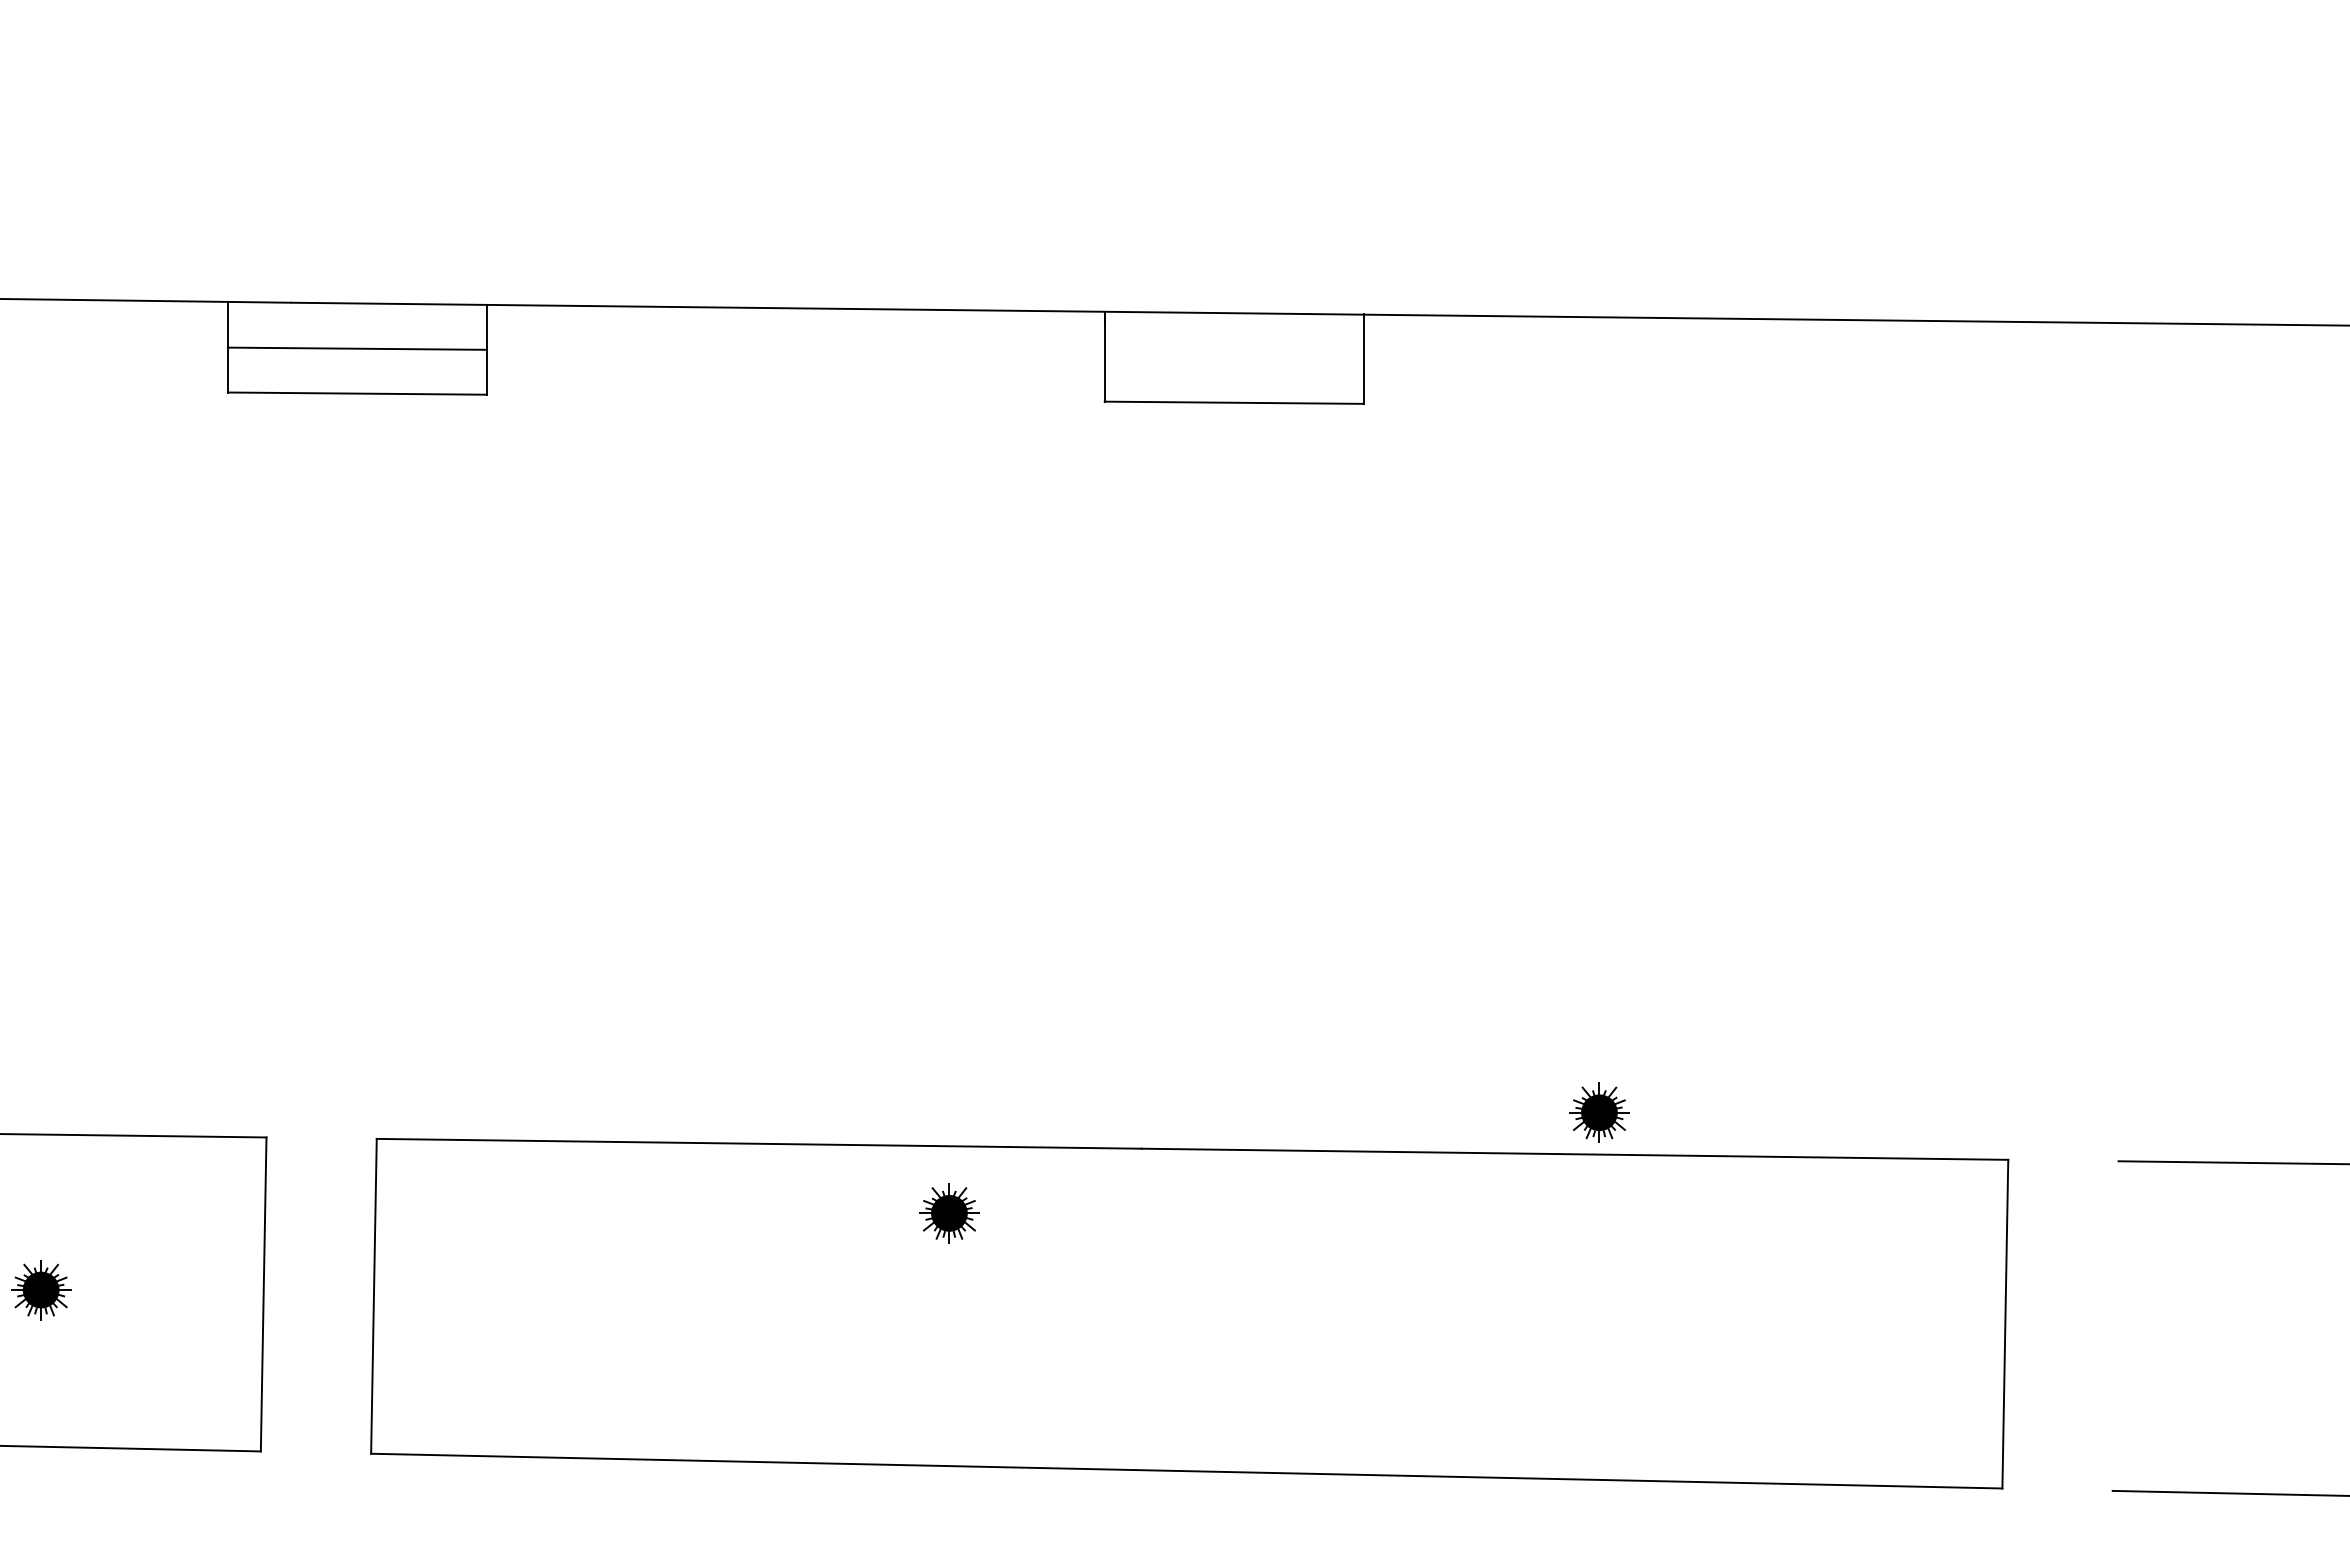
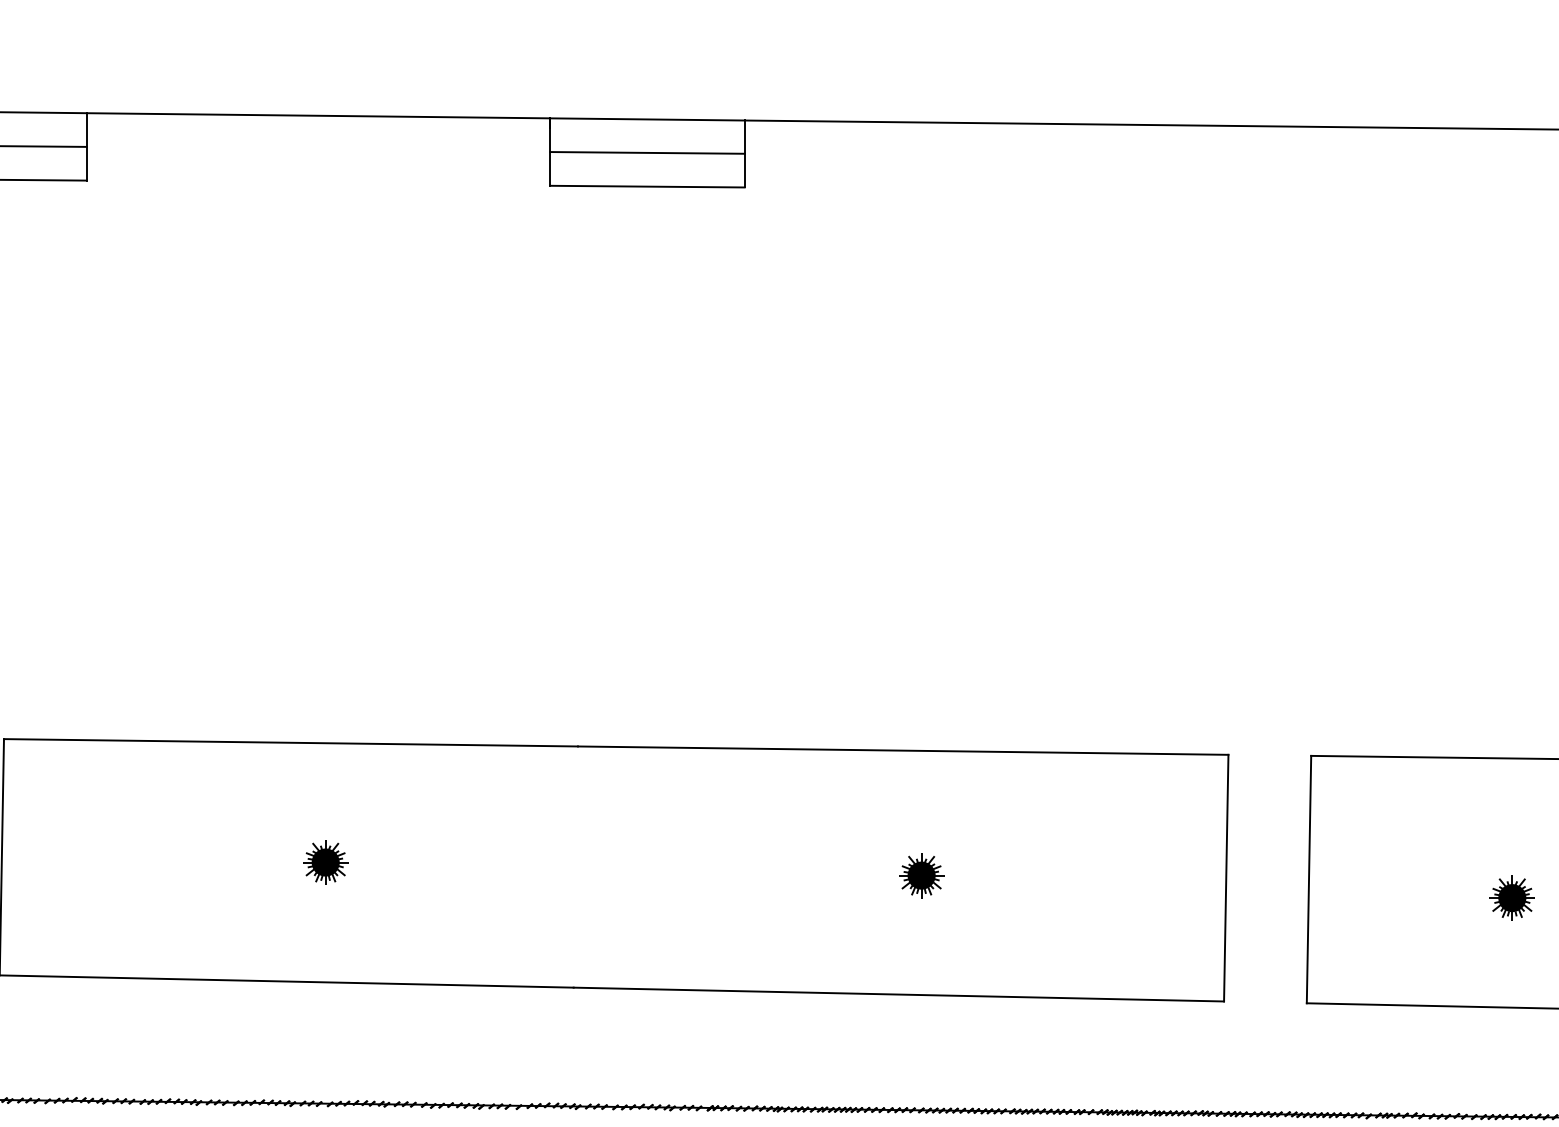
line: (1233, 357) -> (646, 152), added
part: (1599, 1112) -> (921, 875), moved
part: (949, 1213) -> (325, 862), moved
line: (2115, 1325) -> (1308, 879), added

